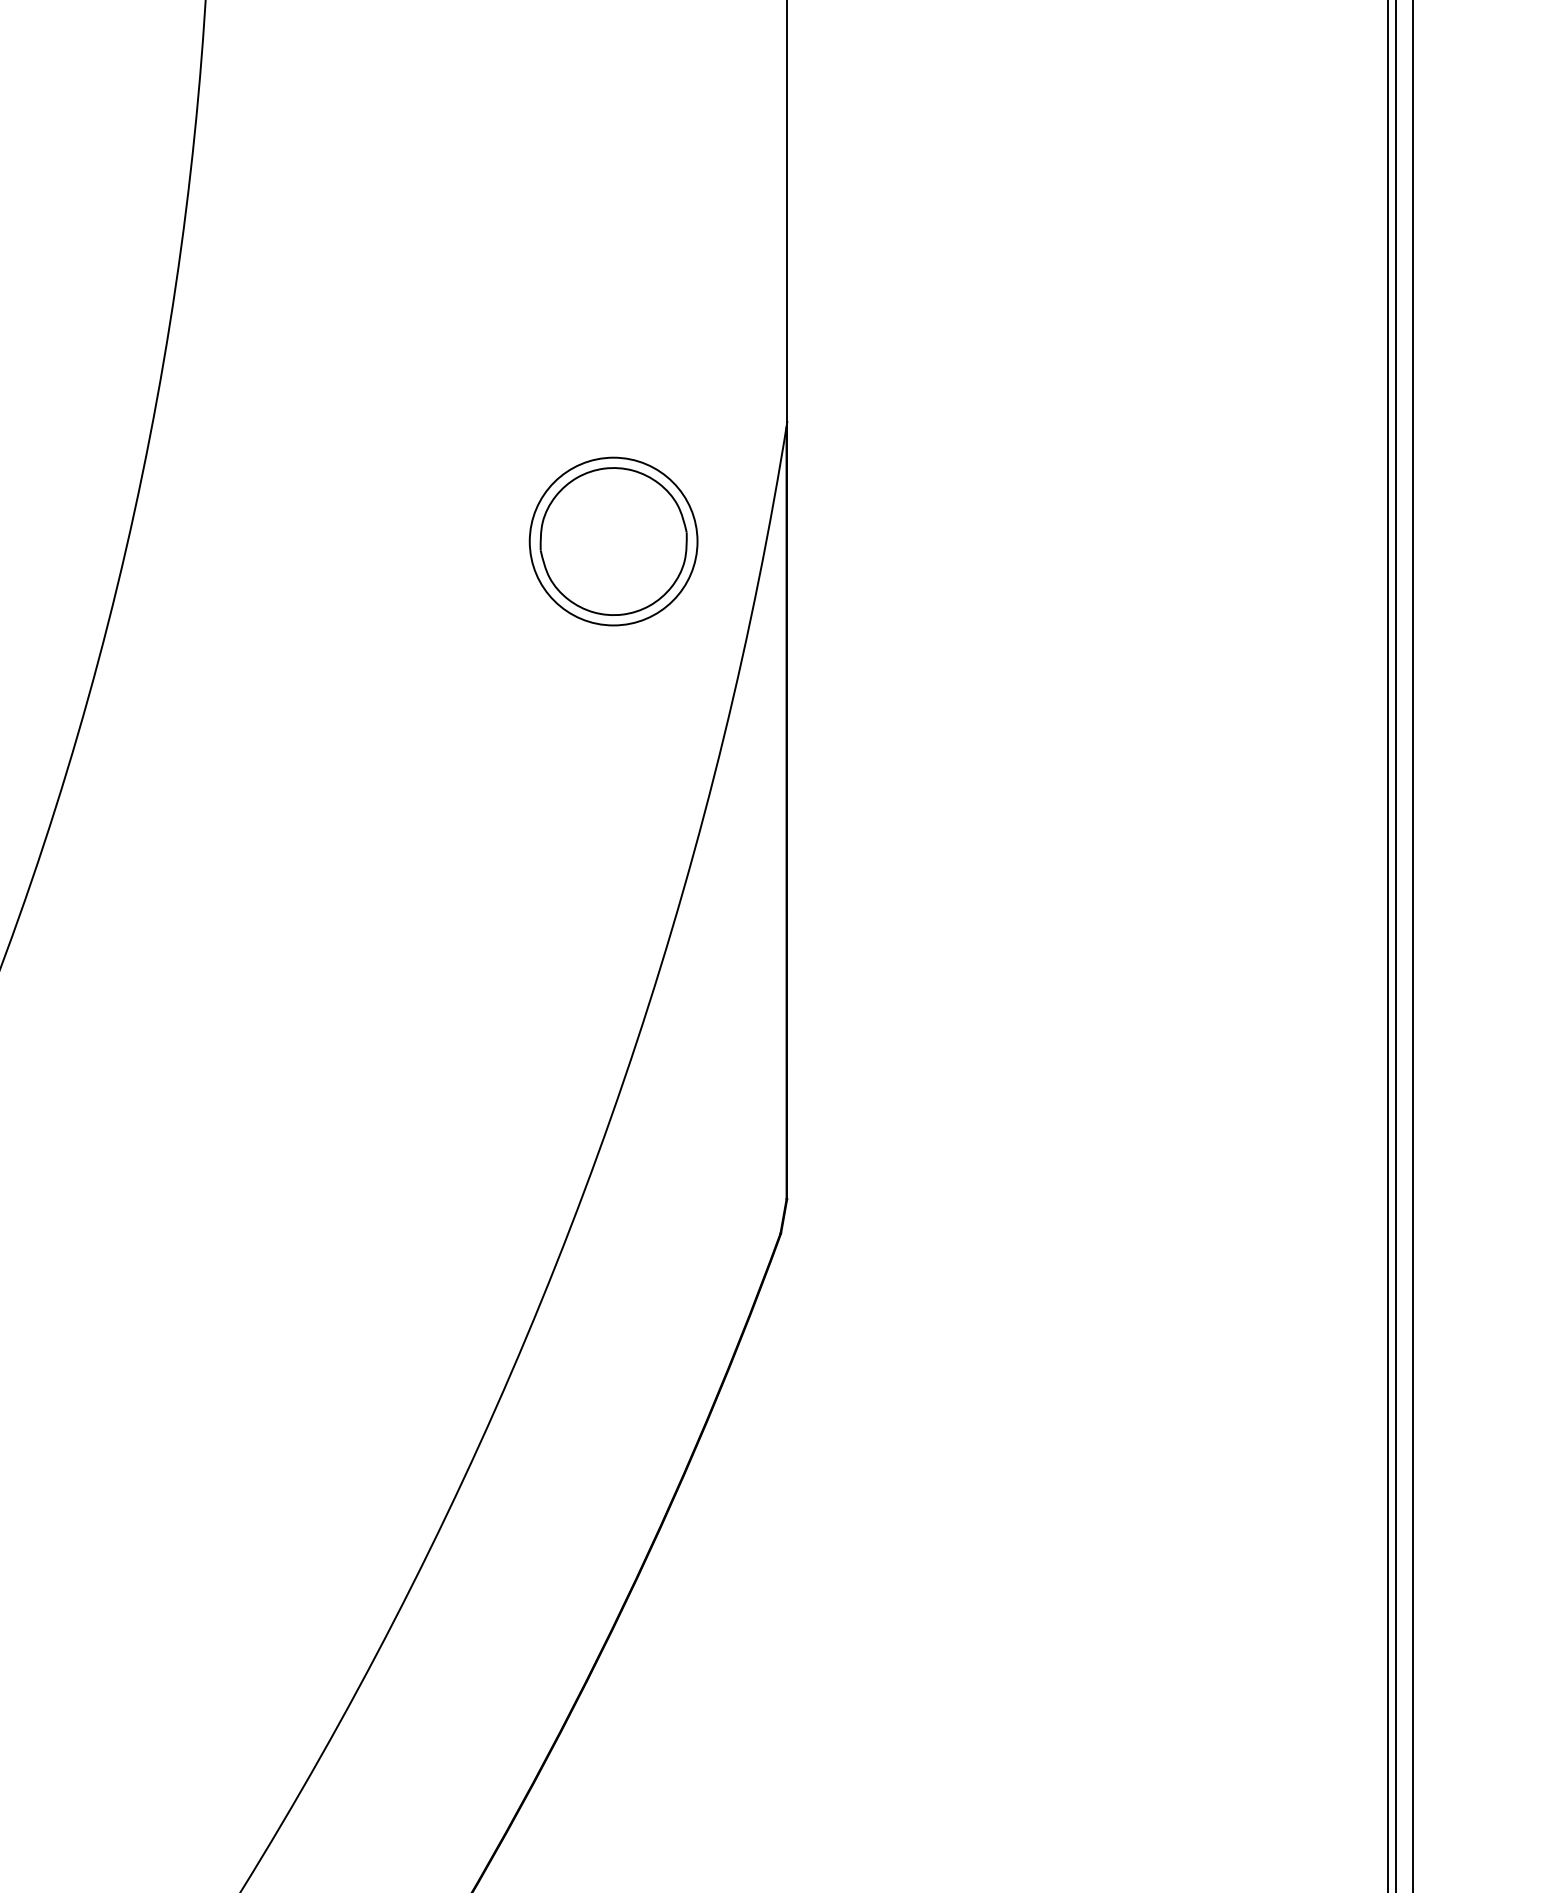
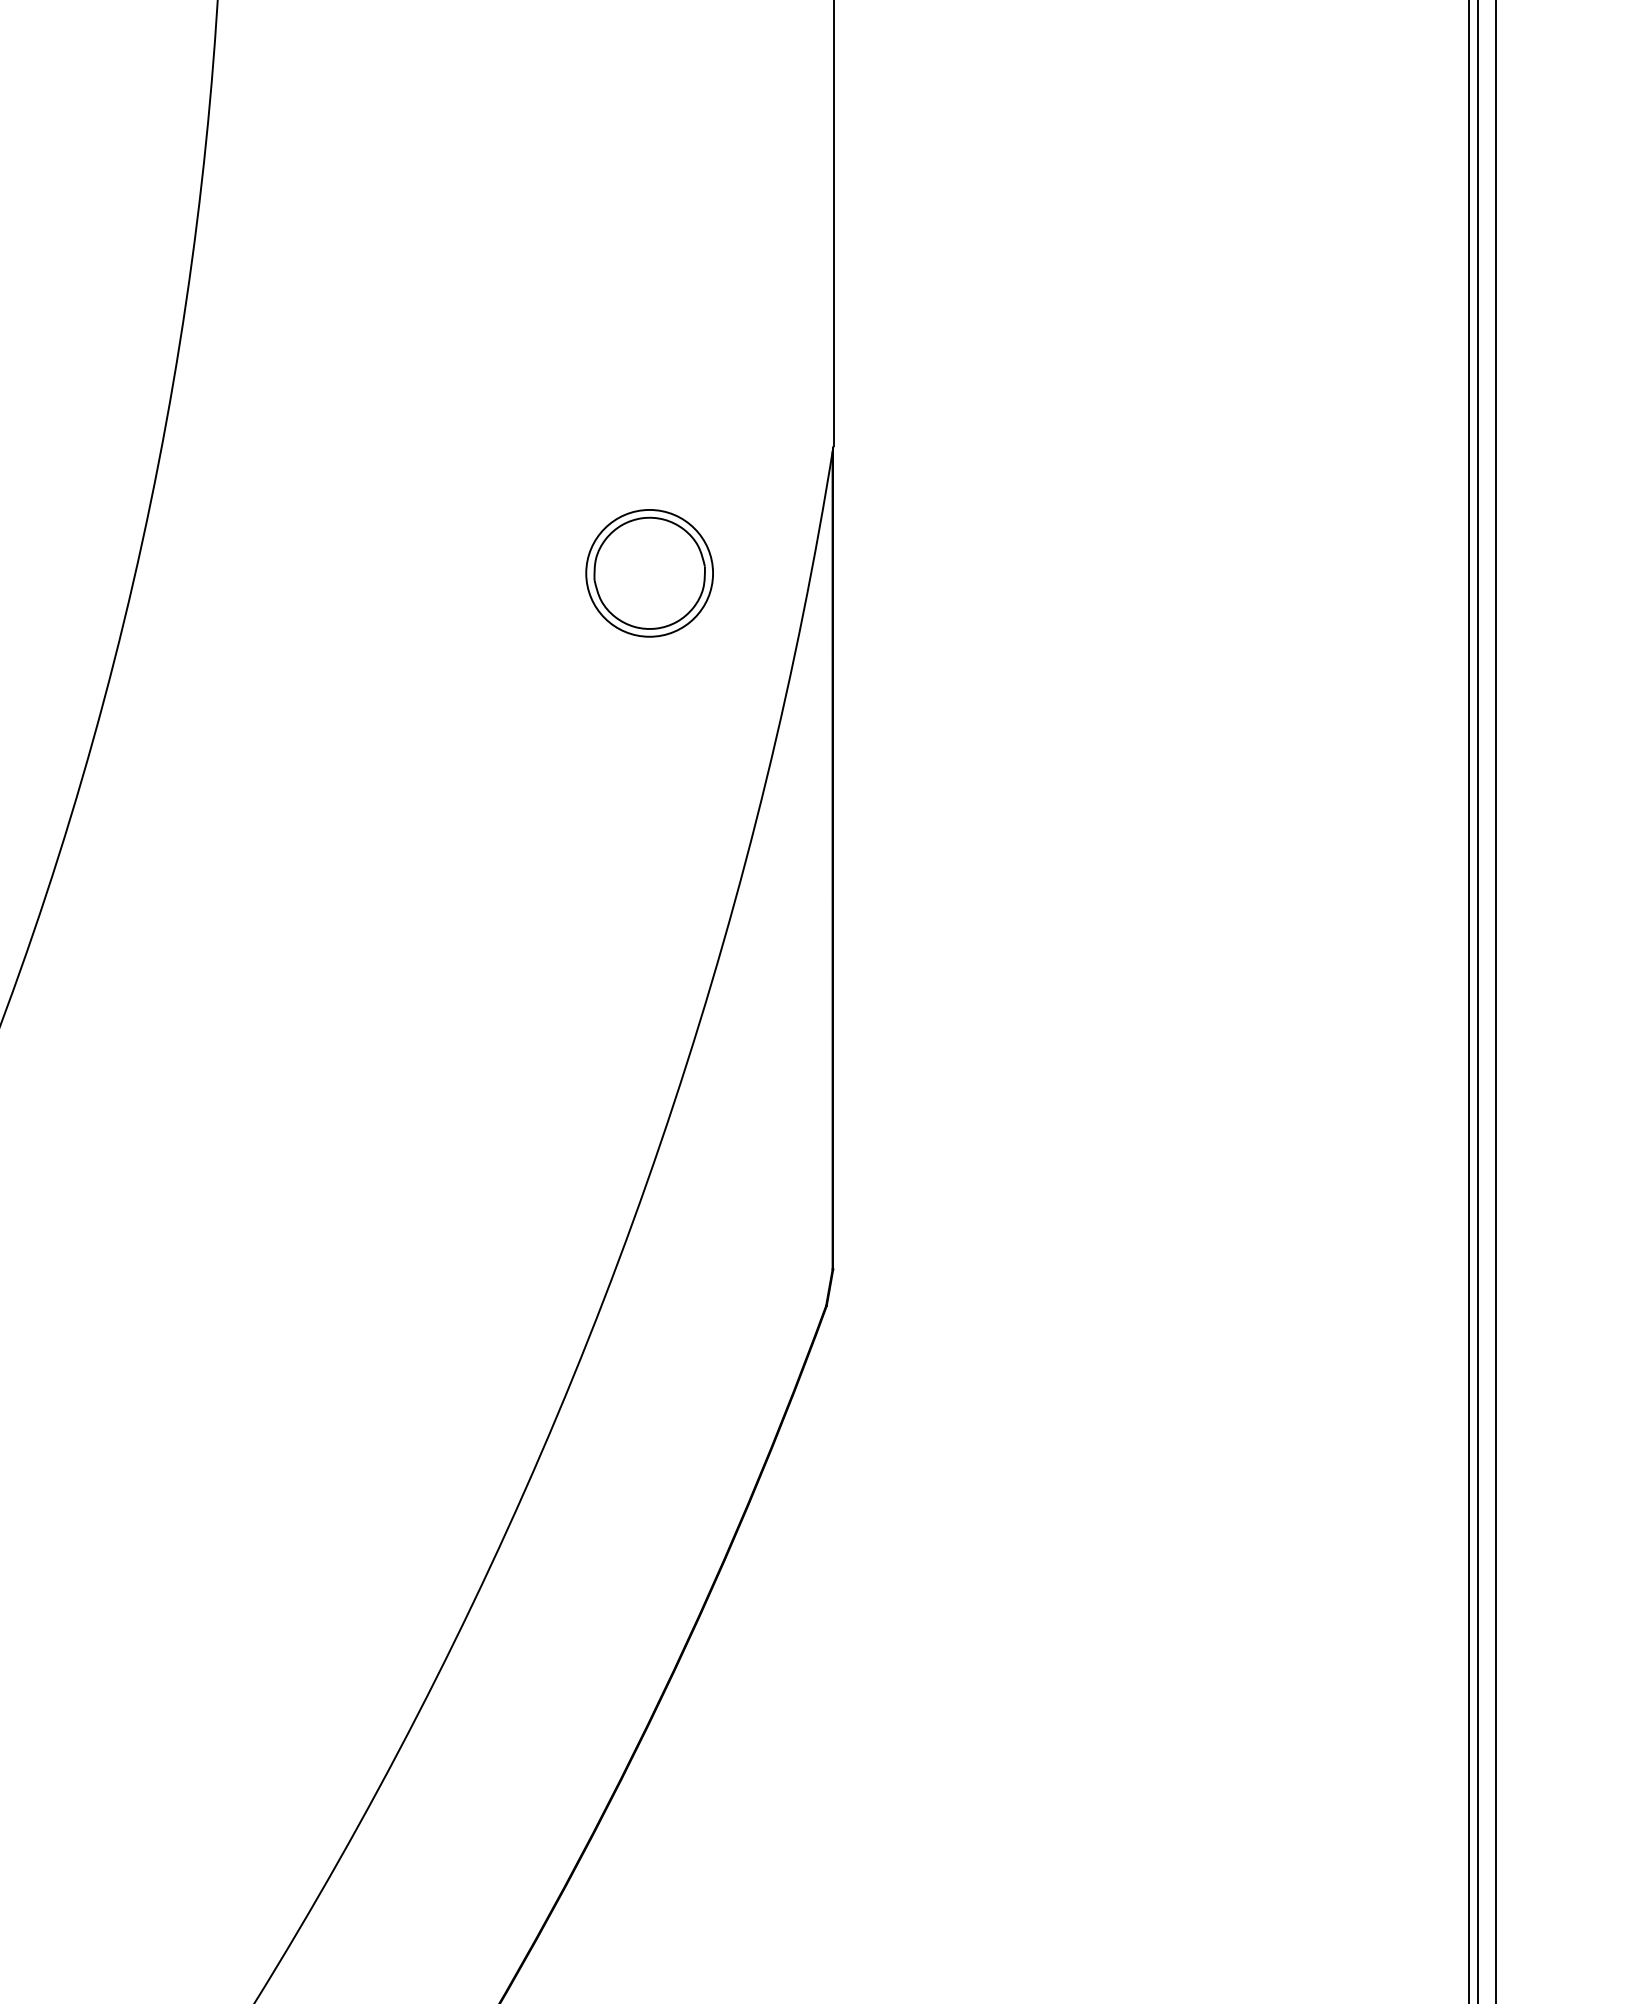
part: (613, 541) -> (649, 573), size x0.71

